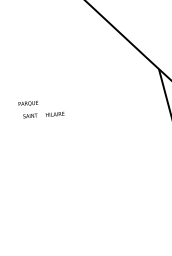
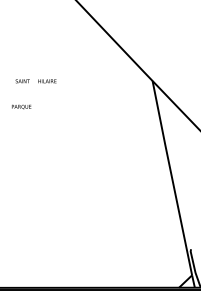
text: (43, 115) -> (35, 81), moved

